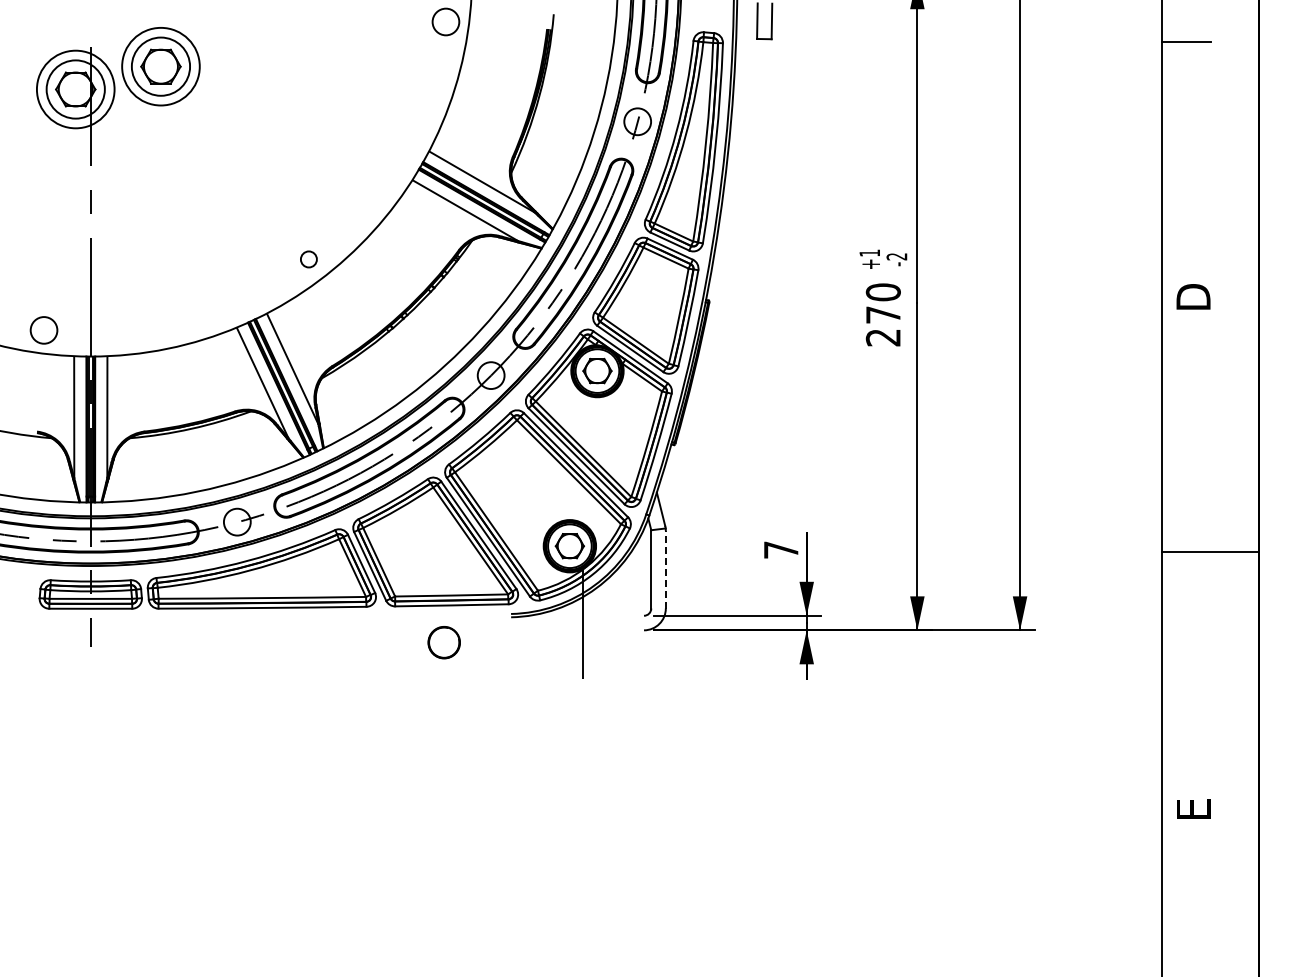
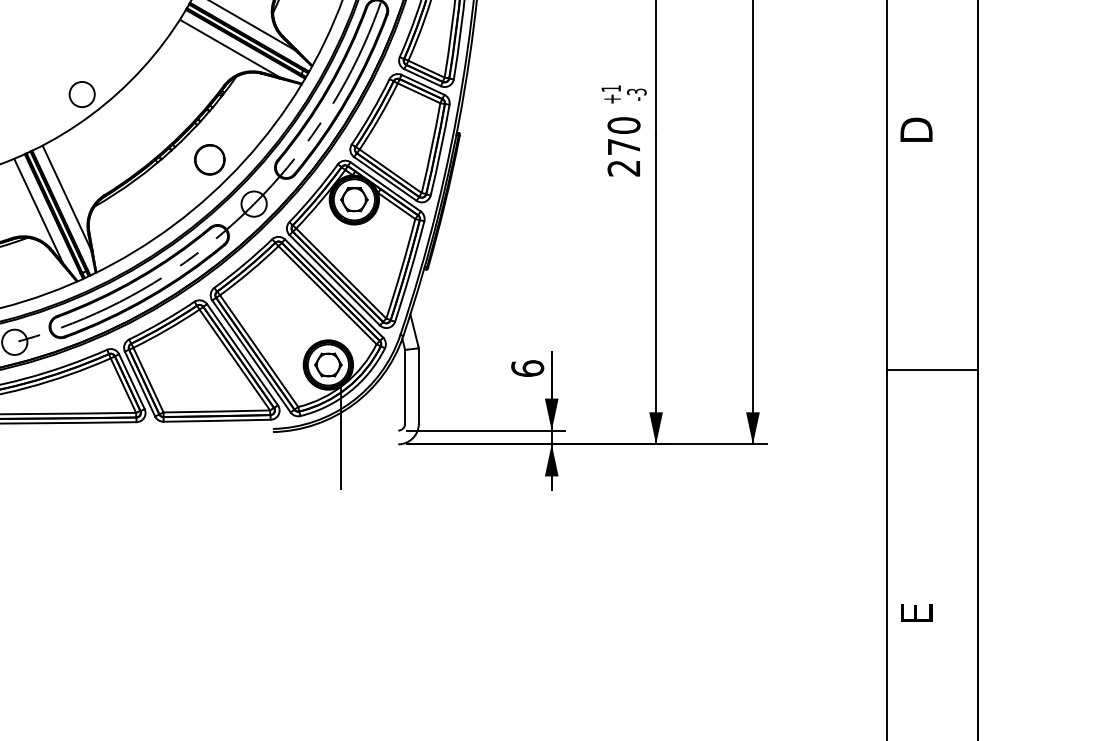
text: (897, 256) -> (637, 91), -2 -> -3
circle: (308, 259) -> (81, 94), size x1.67
text: (780, 549) -> (527, 368), 7 -> 6
line: (665, 569) -> (418, 386), dashed -> solid
circle: (443, 642) -> (209, 159), moved

